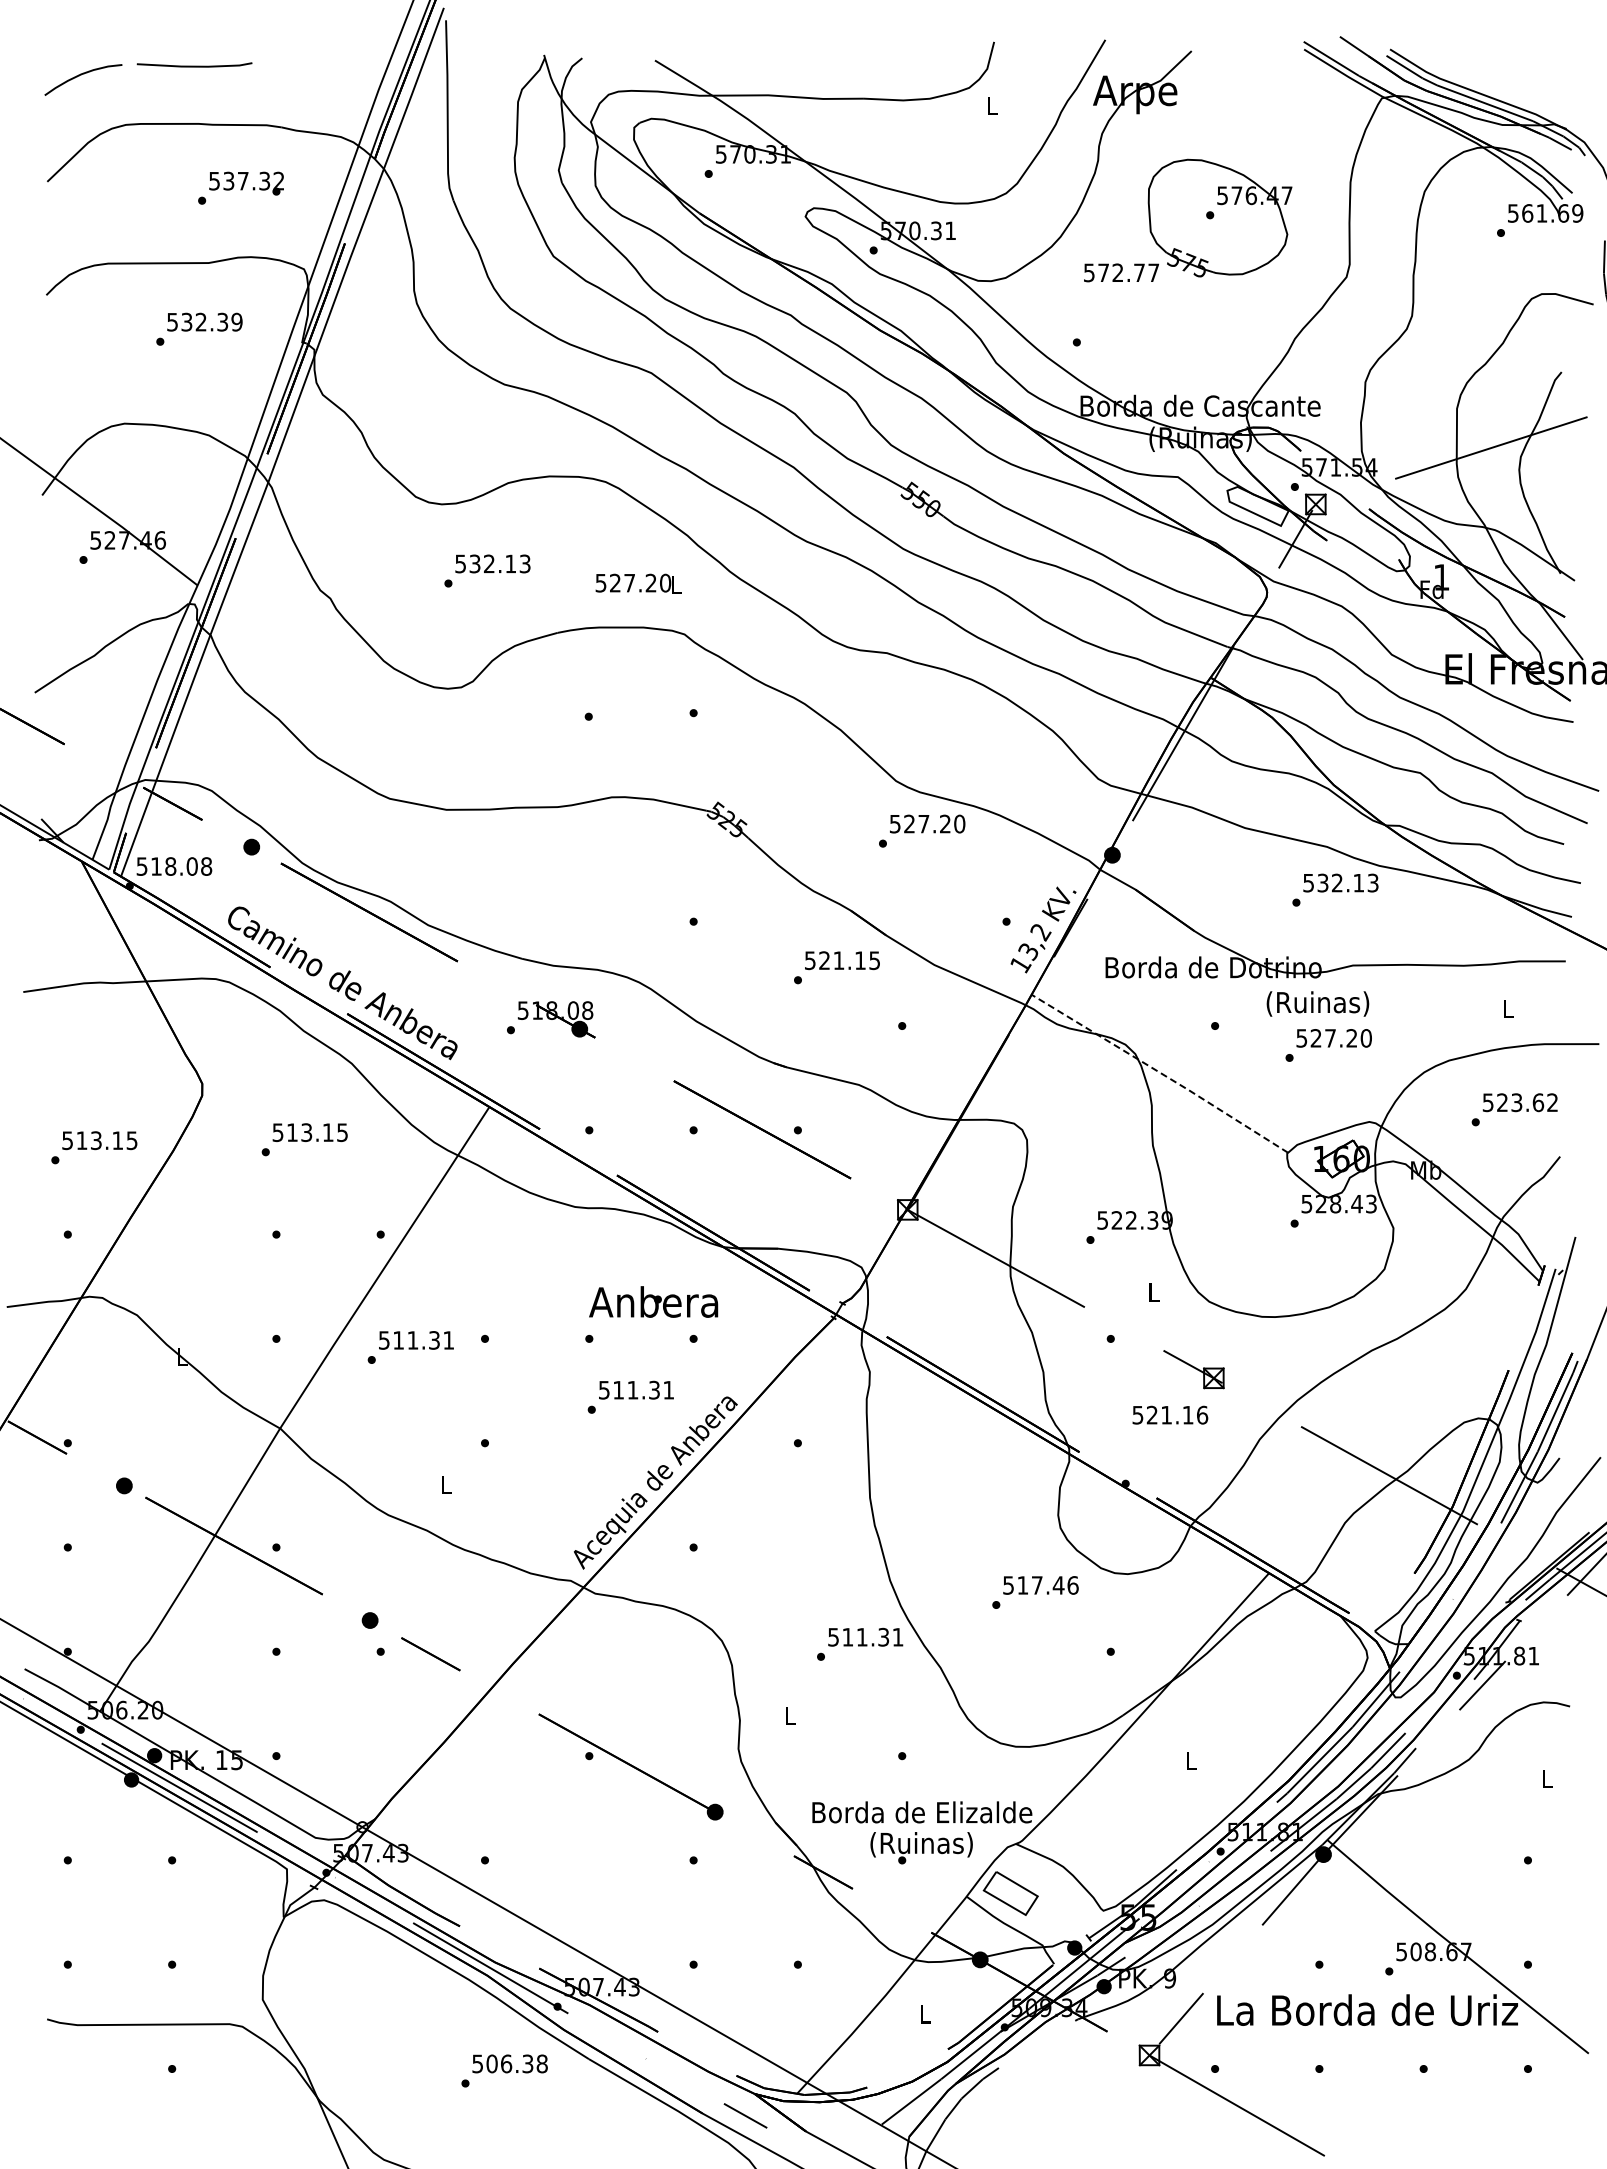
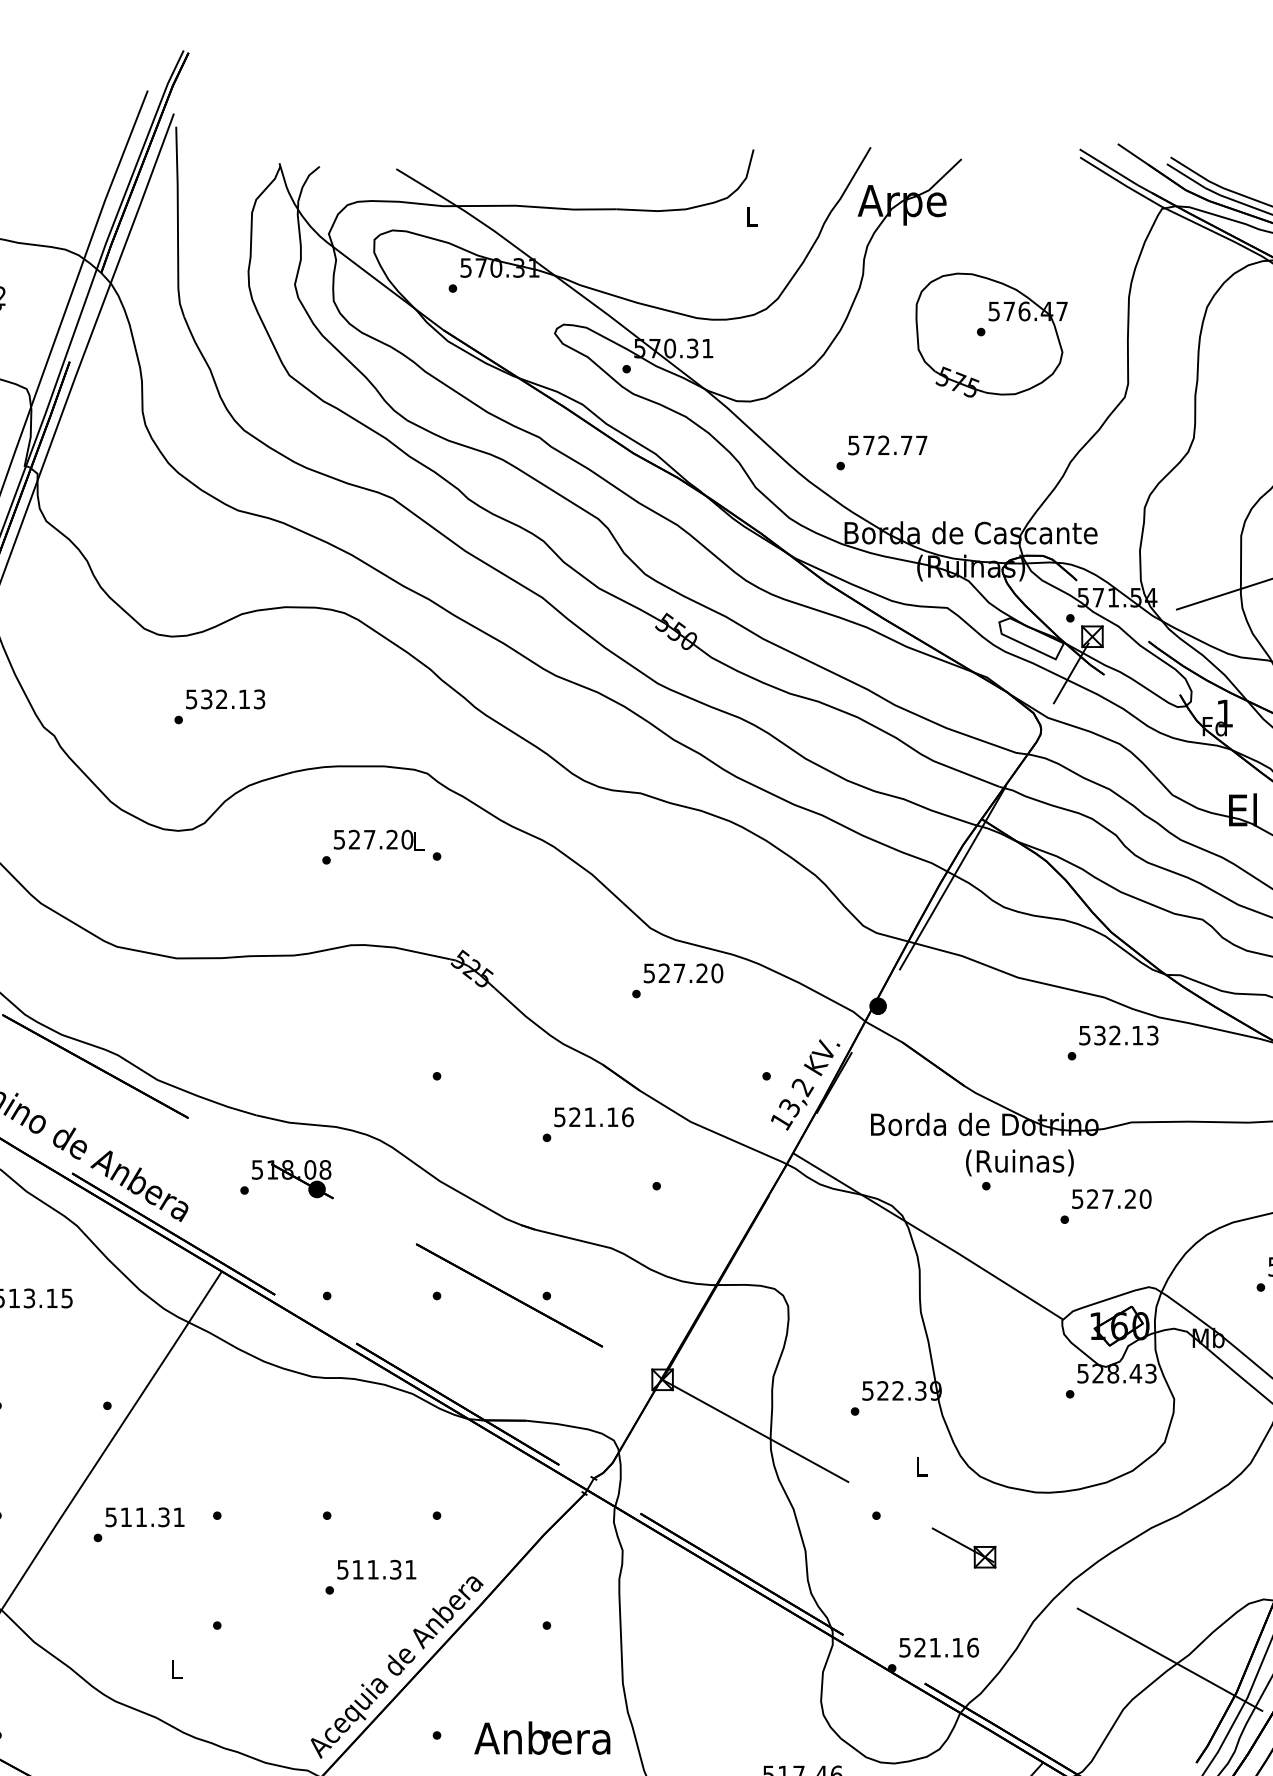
text: (1121, 272) -> (887, 445), moved
text: (638, 583) -> (378, 840), moved
text: (874, 960) -> (627, 1117), 521.15 -> 521.16
text: (1317, 1003) -> (1019, 1162), moved
line: (1160, 1073) -> (928, 1236), dashed -> solid
text: (653, 1301) -> (542, 1737), moved
text: (1170, 1414) -> (939, 1646), moved

